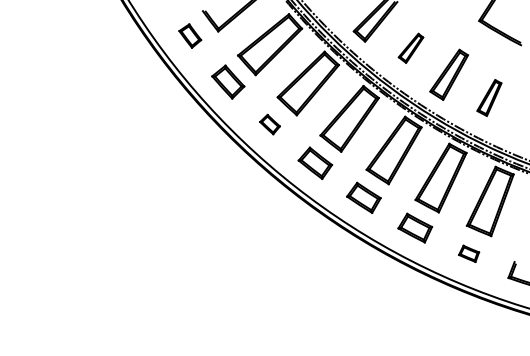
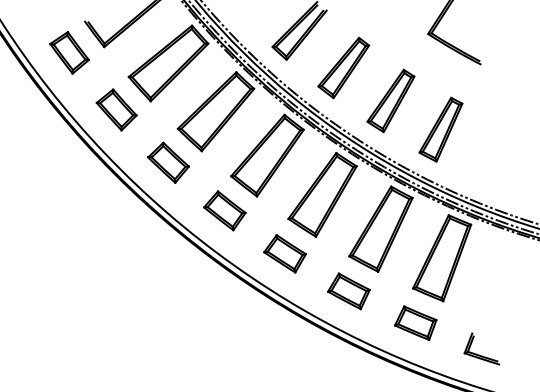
part: (189, 35) -> (68, 52), size x1.43
part: (410, 48) -> (342, 68), size x1.67
part: (489, 97) -> (441, 129), size x1.43
part: (269, 124) -> (167, 162), size x1.67
part: (468, 253) -> (415, 322), size x1.67

